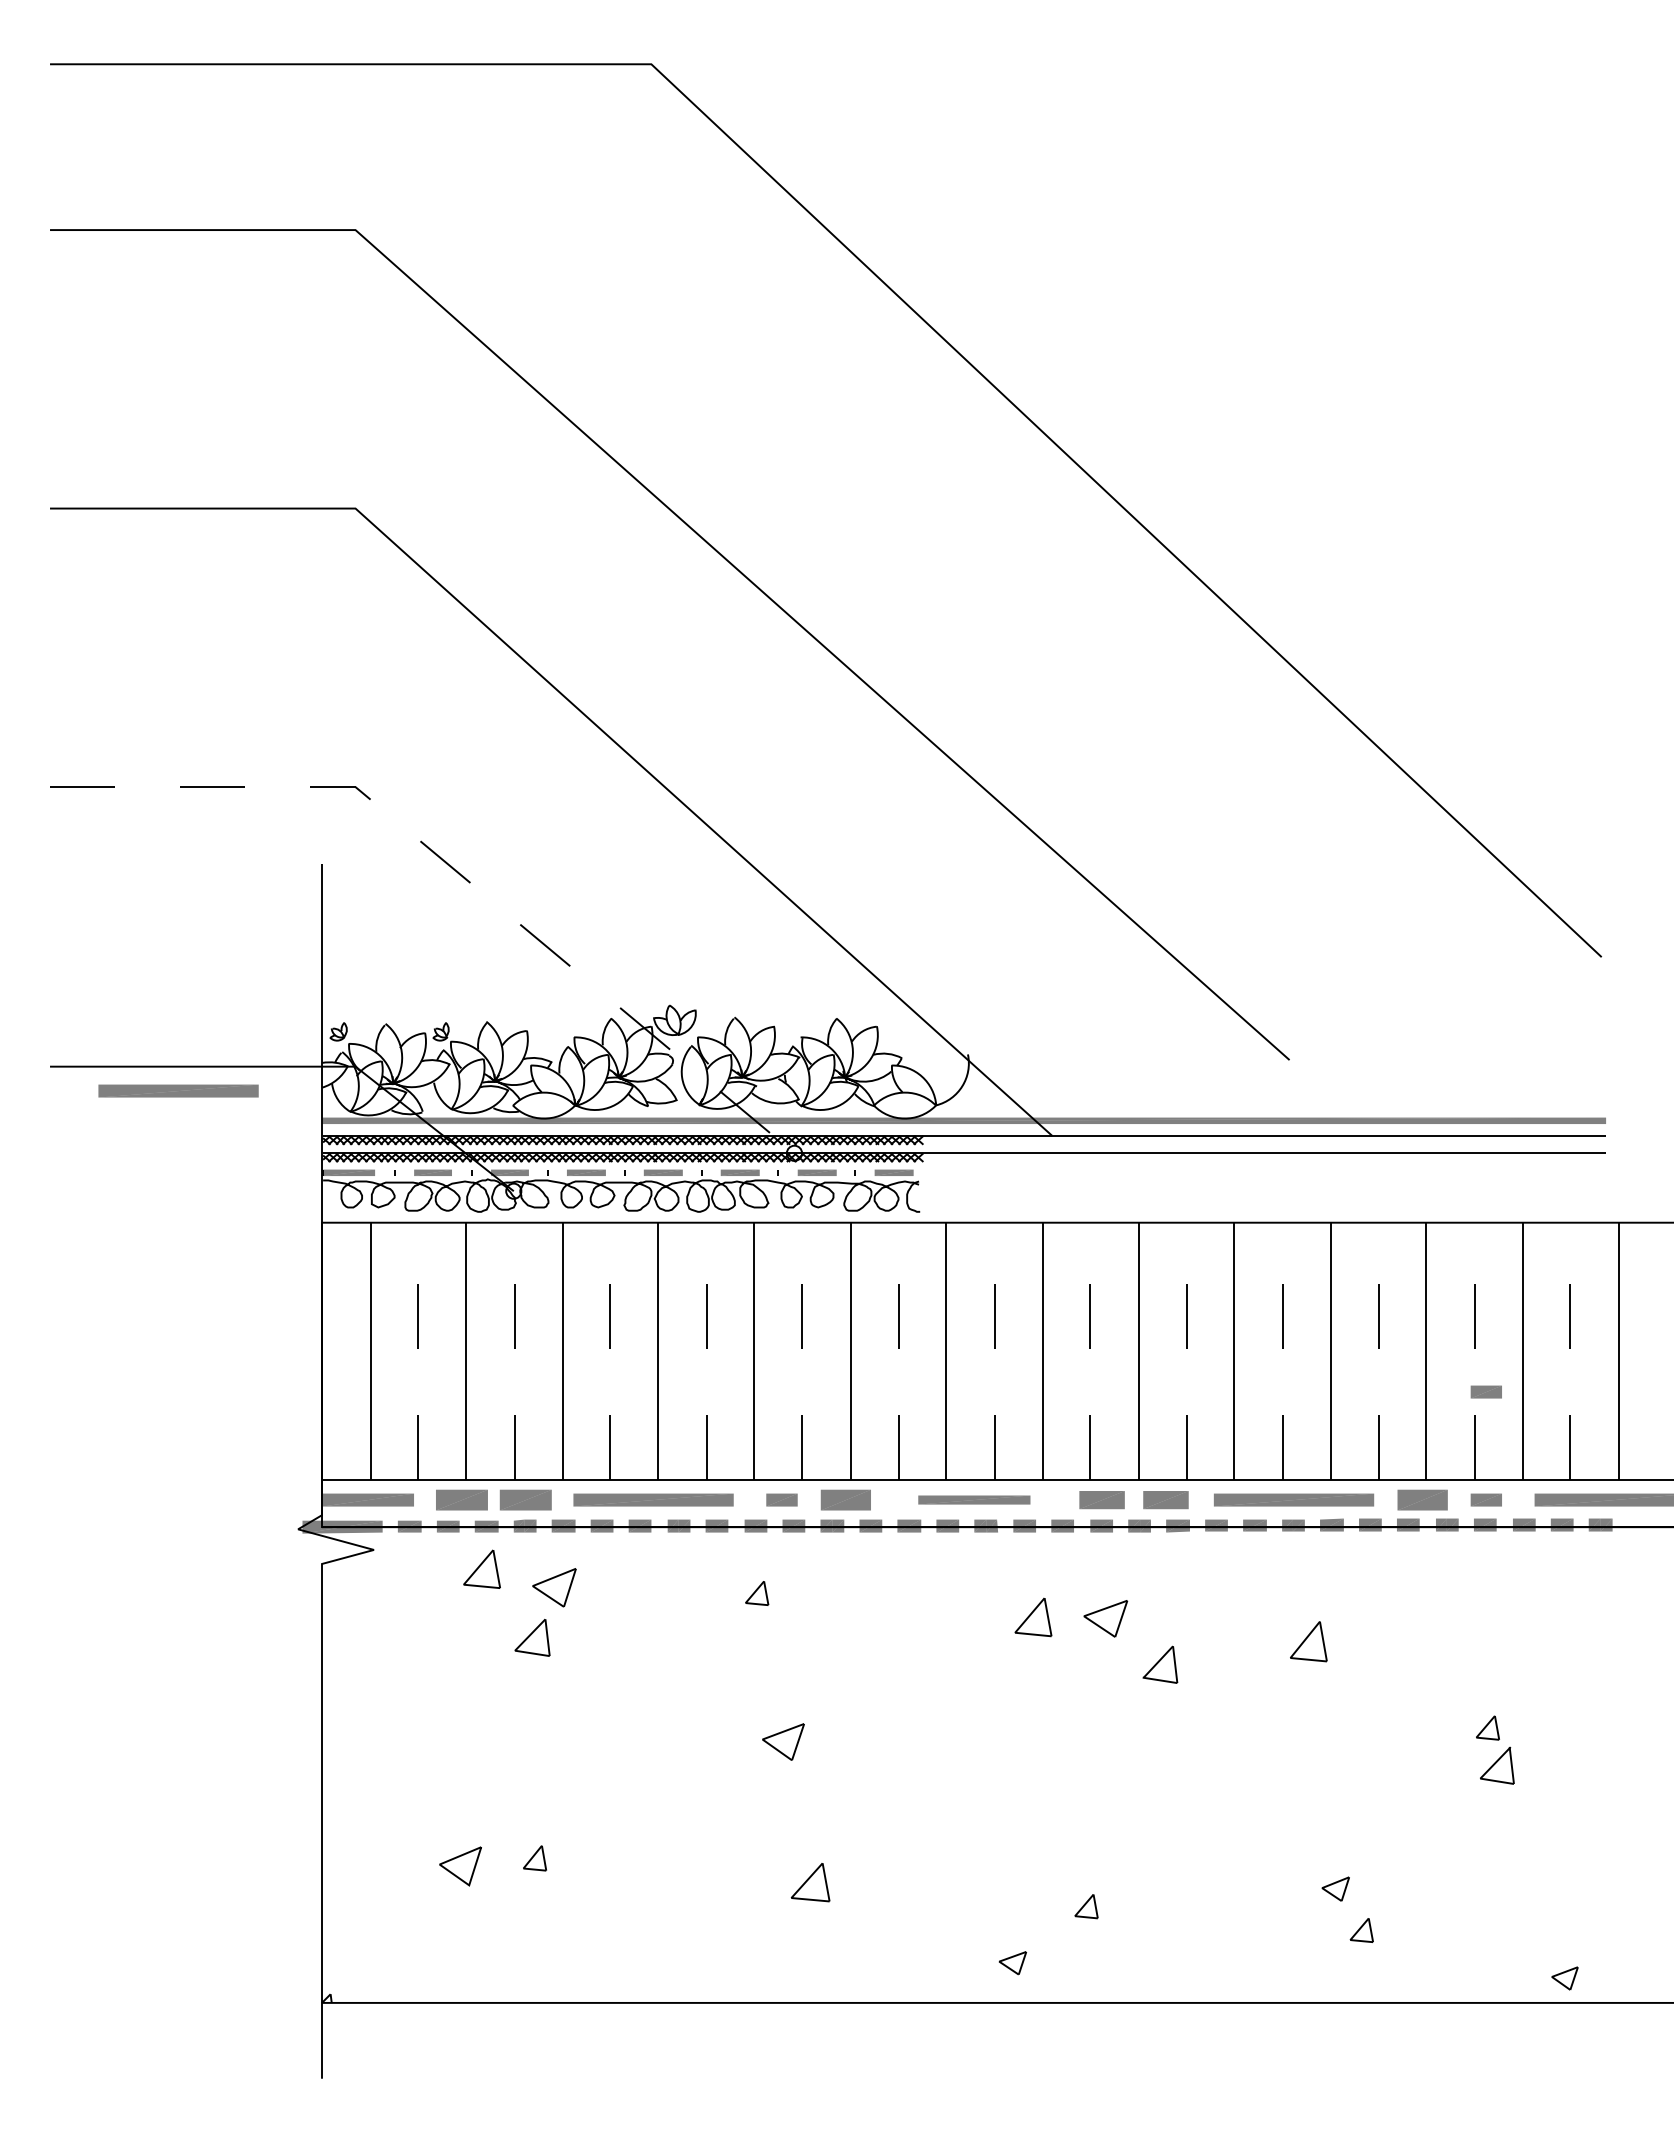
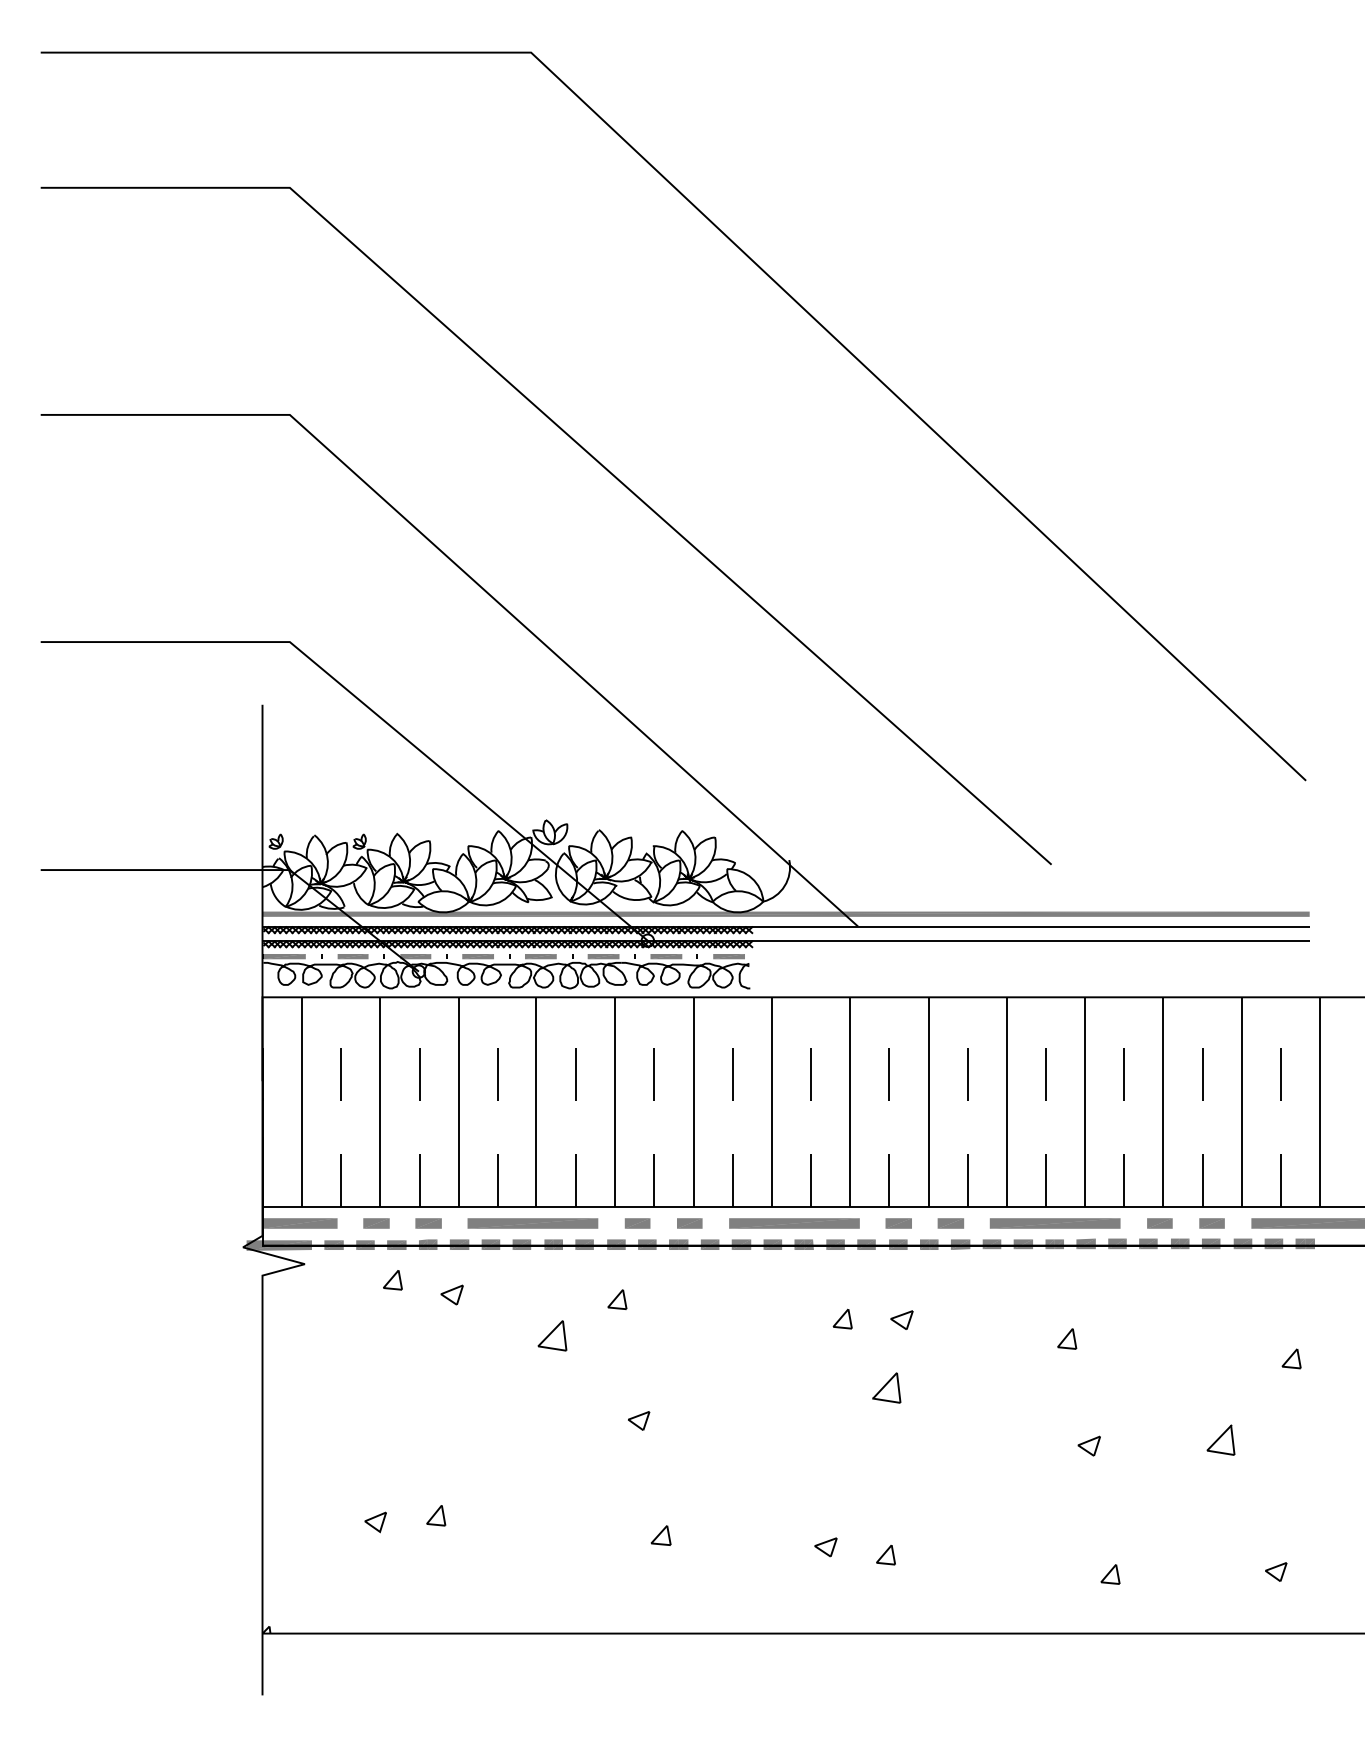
line: (457, 872) -> (373, 711), dashed -> solid
part: (178, 1090) -> (145, 889), removed
part: (1485, 1391) -> (1211, 1134), removed
part: (461, 1499) -> (376, 1223), size x0.62
part: (525, 1499) -> (428, 1223), size x0.62
part: (845, 1499) -> (689, 1223), size x0.62
part: (974, 1499) -> (794, 1223), size x1.43
part: (1102, 1499) -> (899, 1223), size x0.71
part: (1166, 1499) -> (951, 1223), size x0.71
part: (1421, 1499) -> (1159, 1223), size x0.62
part: (481, 1569) -> (392, 1280), size x0.62
part: (554, 1587) -> (452, 1294), size x0.62
part: (1033, 1616) -> (842, 1318), size x0.62
part: (1106, 1618) -> (902, 1320), size x0.62
part: (532, 1637) -> (552, 1335), moved
part: (1308, 1641) -> (1067, 1338), size x0.62
part: (1160, 1664) -> (886, 1387), moved
part: (1487, 1727) -> (1291, 1358), moved
part: (783, 1742) -> (638, 1421), size x0.62
part: (460, 1866) -> (375, 1522), size x0.62
part: (810, 1882) -> (660, 1535), size x0.62
part: (1335, 1888) -> (1089, 1445), moved
part: (1012, 1963) -> (825, 1547), moved
part: (1564, 1978) -> (1275, 1572), moved

